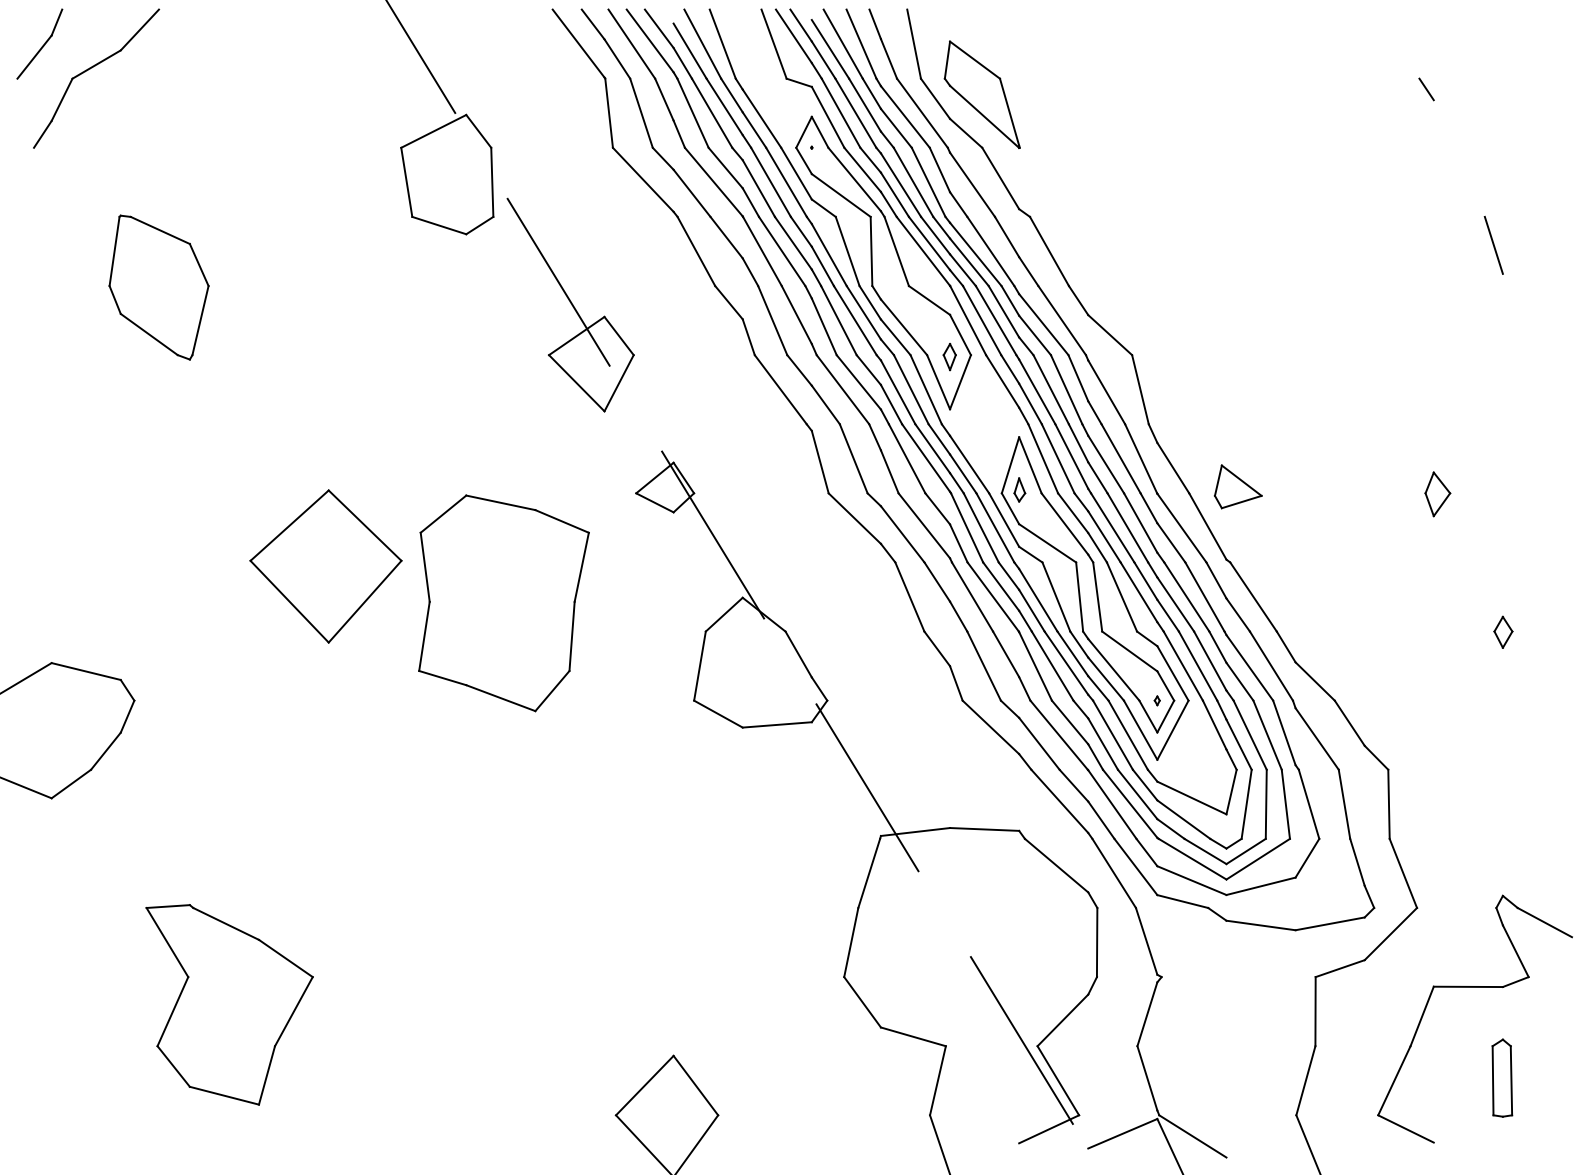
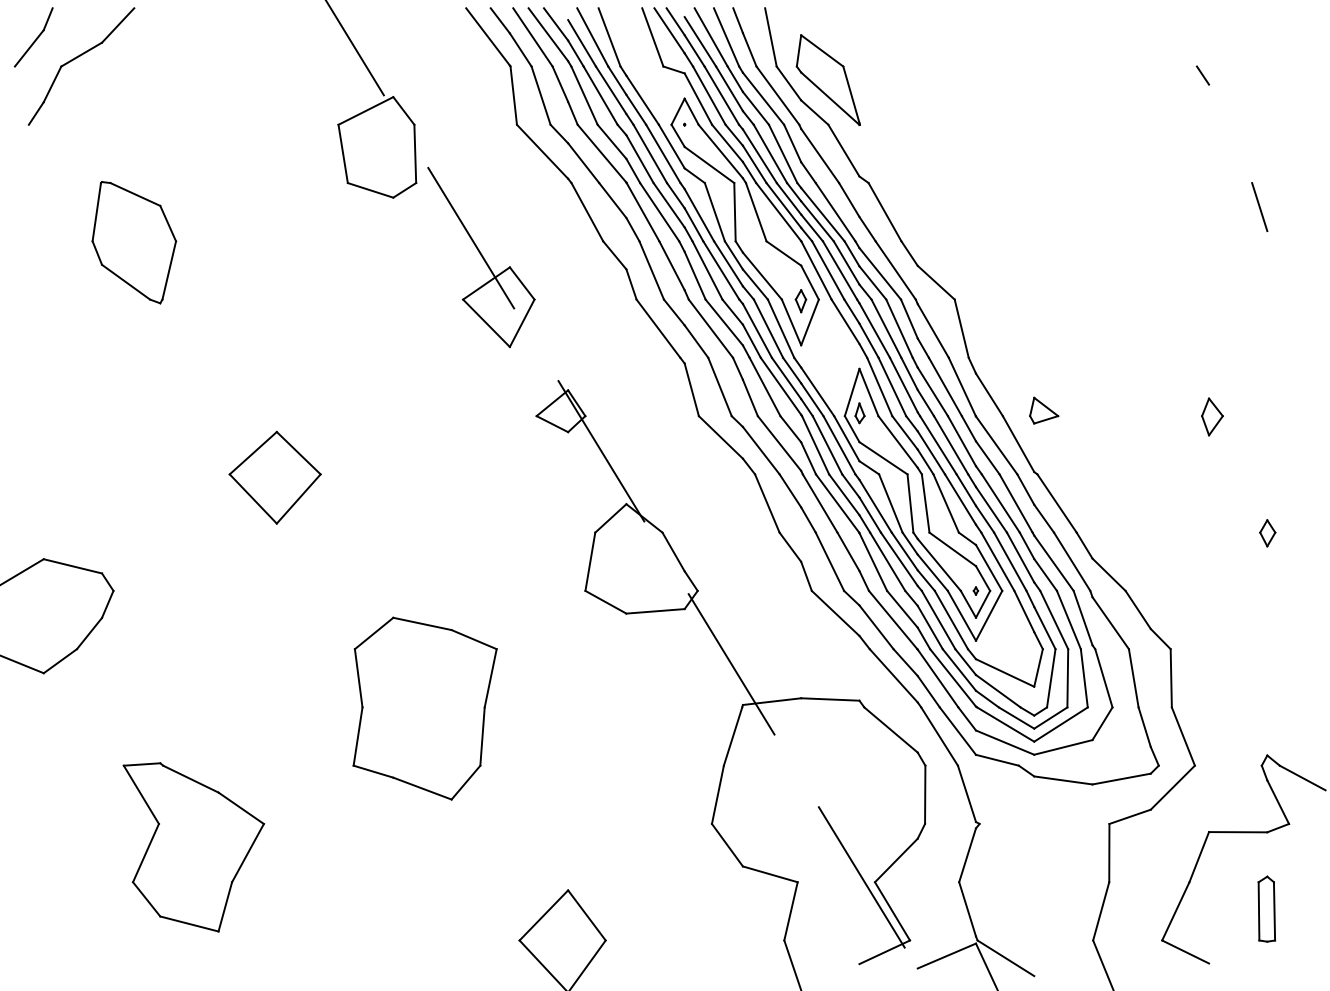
part: (1237, 486) -> (1043, 410), size x0.71
part: (326, 566) -> (275, 477), size x0.71
part: (503, 603) -> (424, 708), moved

